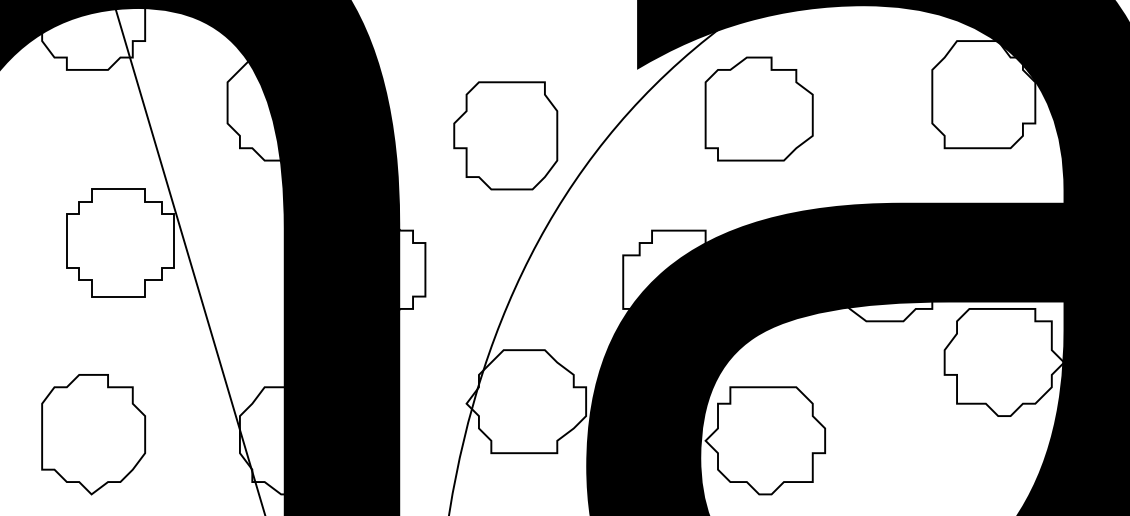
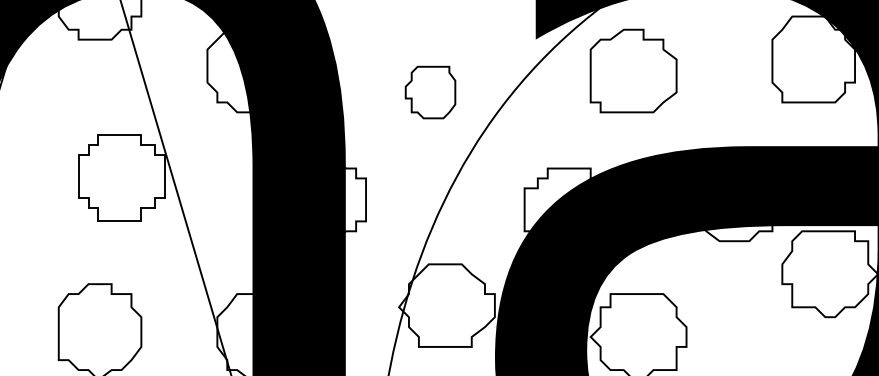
part: (505, 135) -> (430, 92), size x0.6

